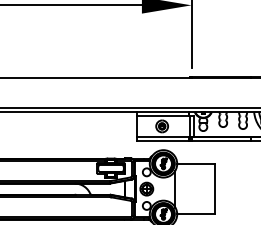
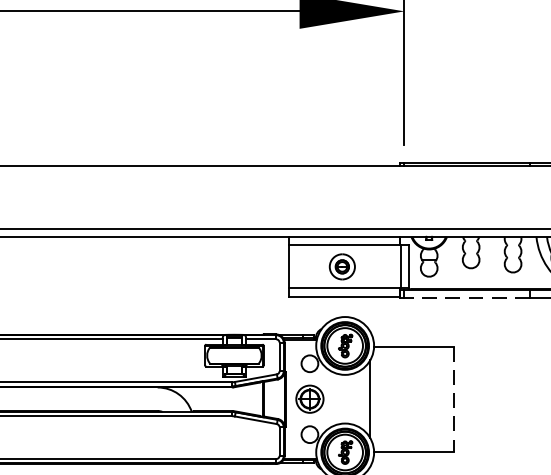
line: (221, 141) -> (467, 298), solid -> dashed
line: (215, 189) -> (454, 400), solid -> dashed

